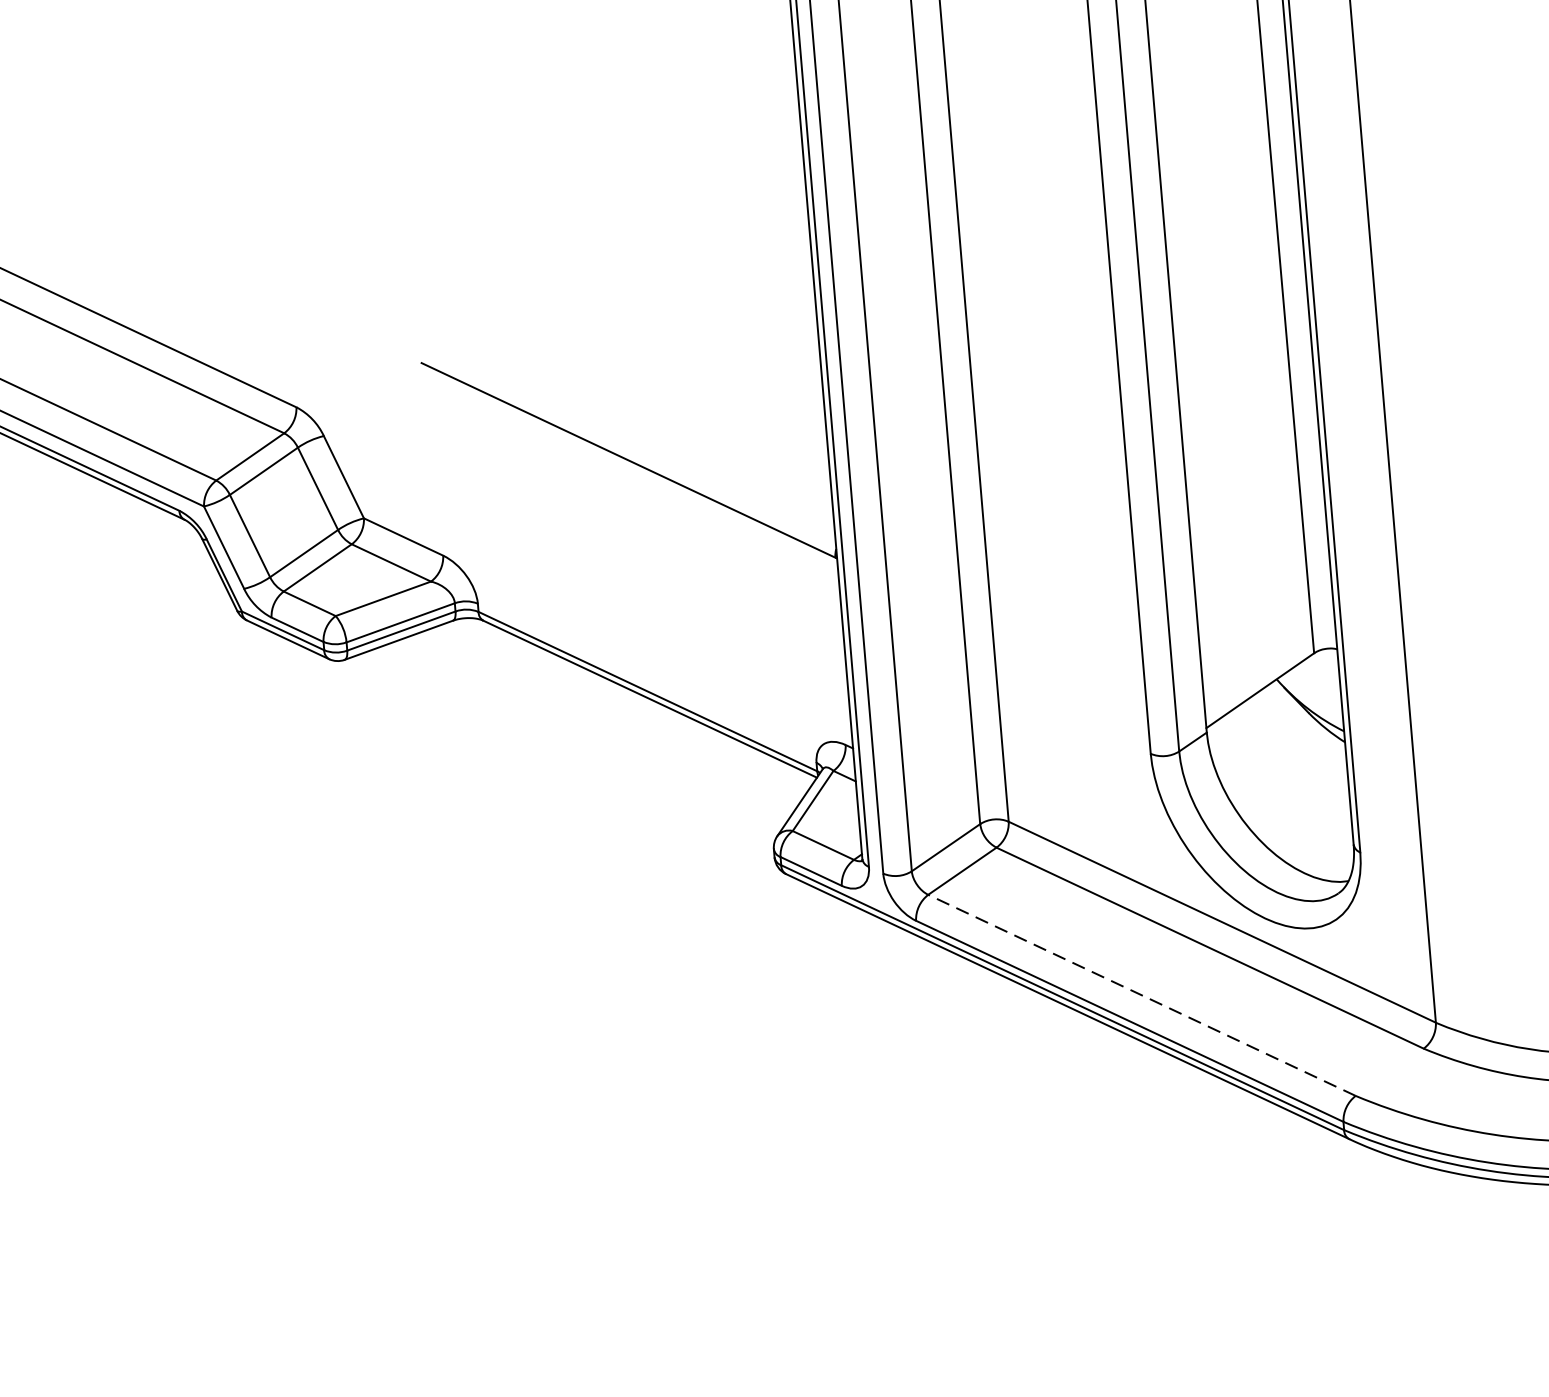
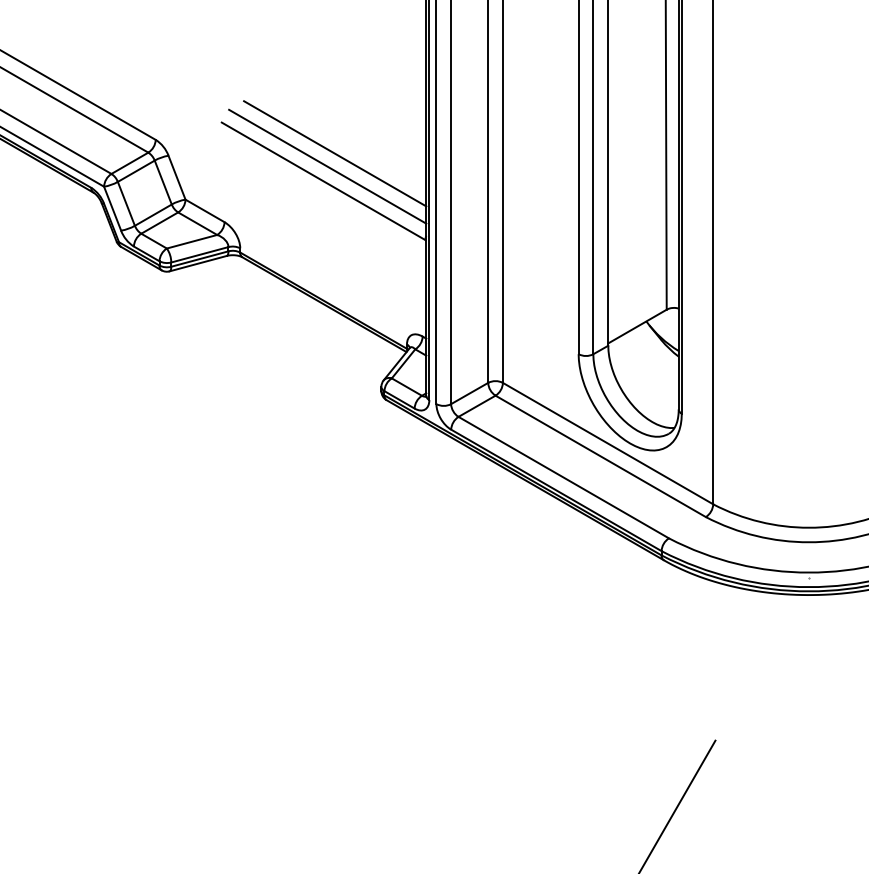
line: (646, 404) -> (335, 153), added
line: (633, 430) -> (327, 166), added
line: (1141, 995) -> (563, 477), dashed -> solid

